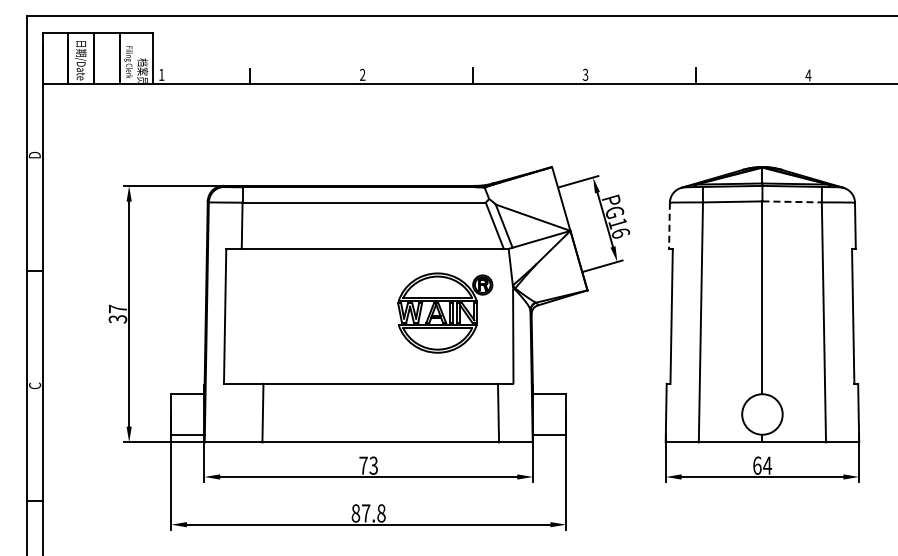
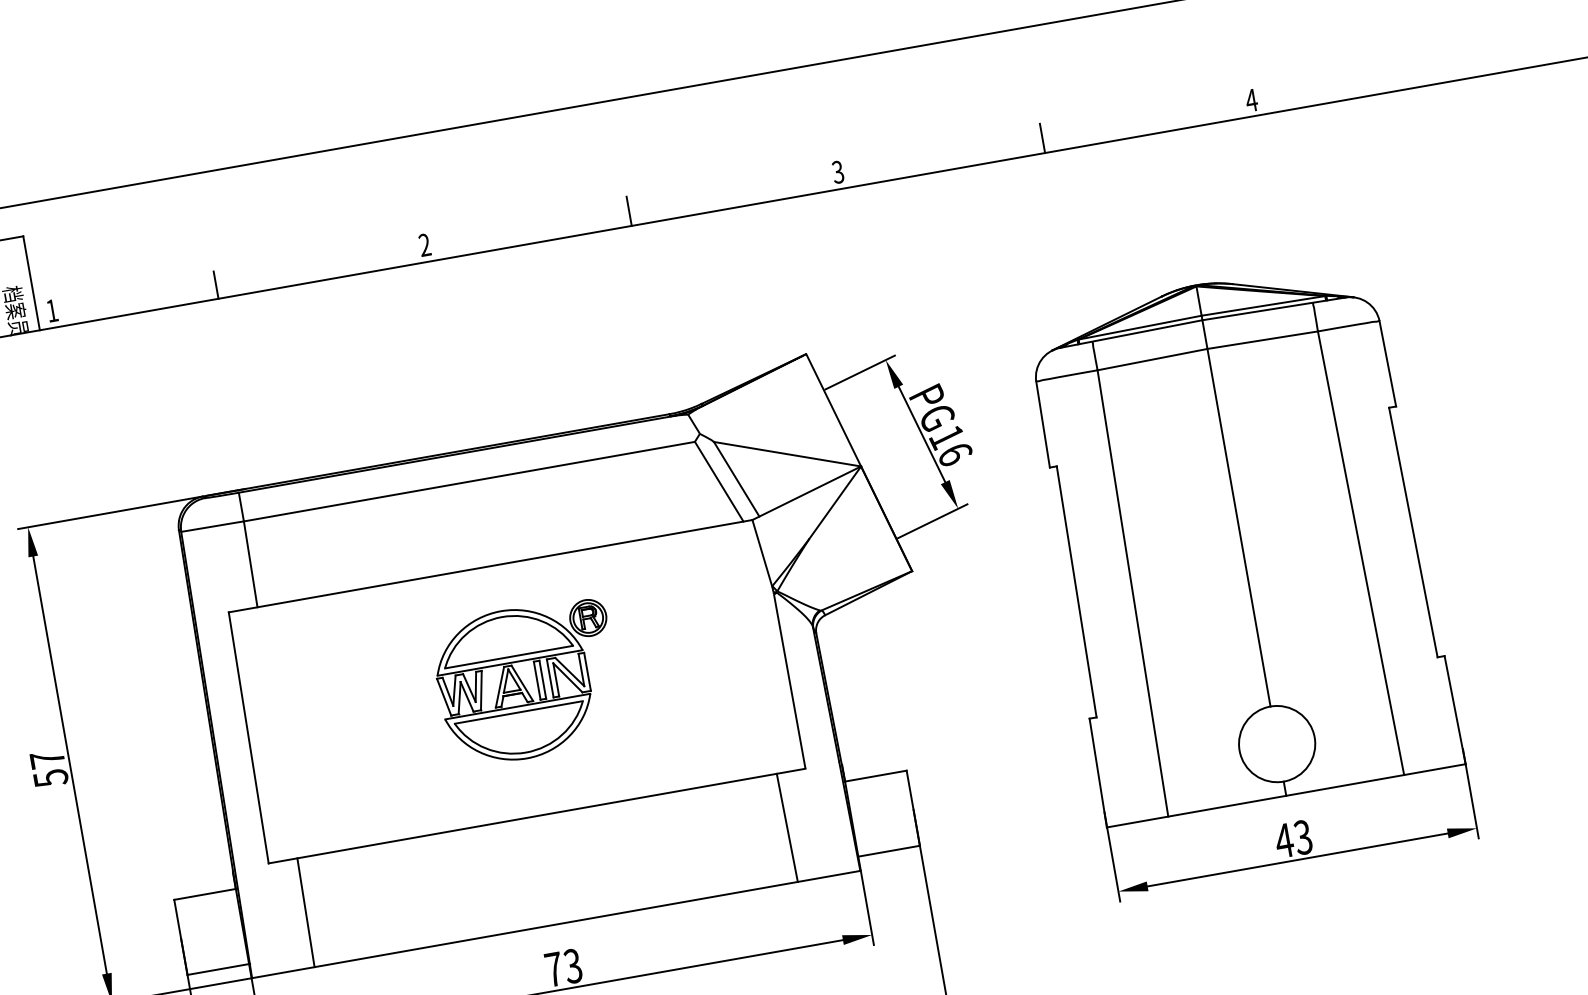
line: (792, 201) -> (1263, 339), dashed -> solid
line: (669, 226) -> (1043, 425), dashed -> solid
part: (445, 312) -> (528, 681), moved
text: (117, 319) -> (50, 778), 37 -> 57
line: (262, 412) -> (304, 911), moved
text: (762, 465) -> (1293, 838), 64 -> 43

